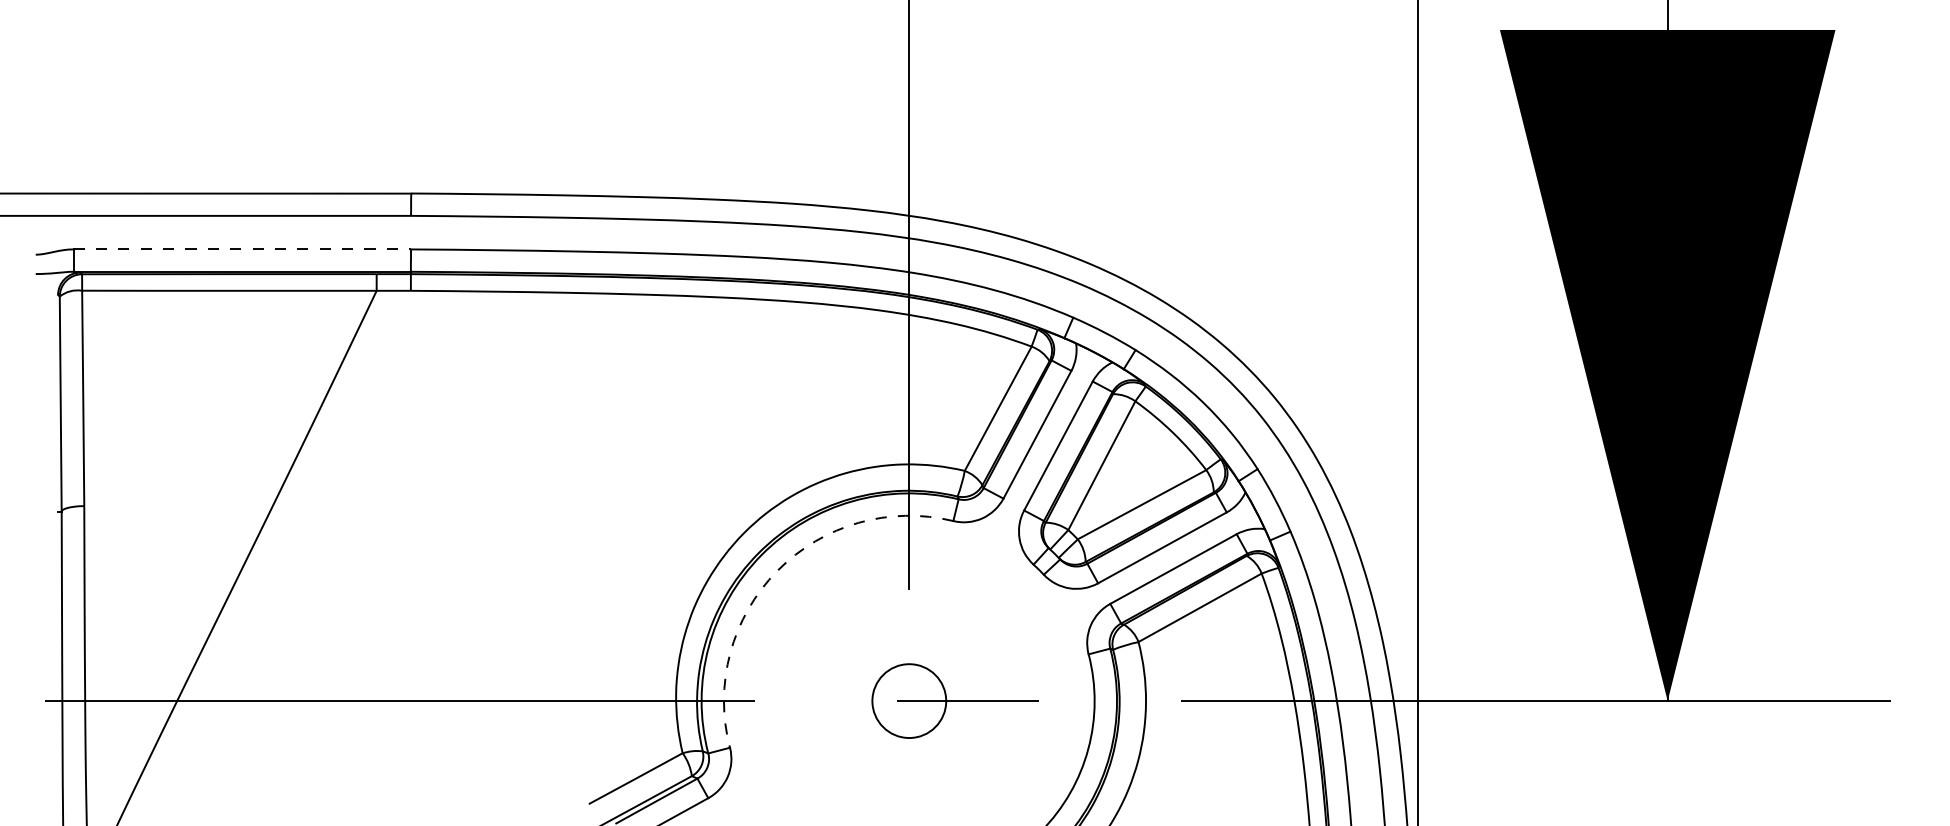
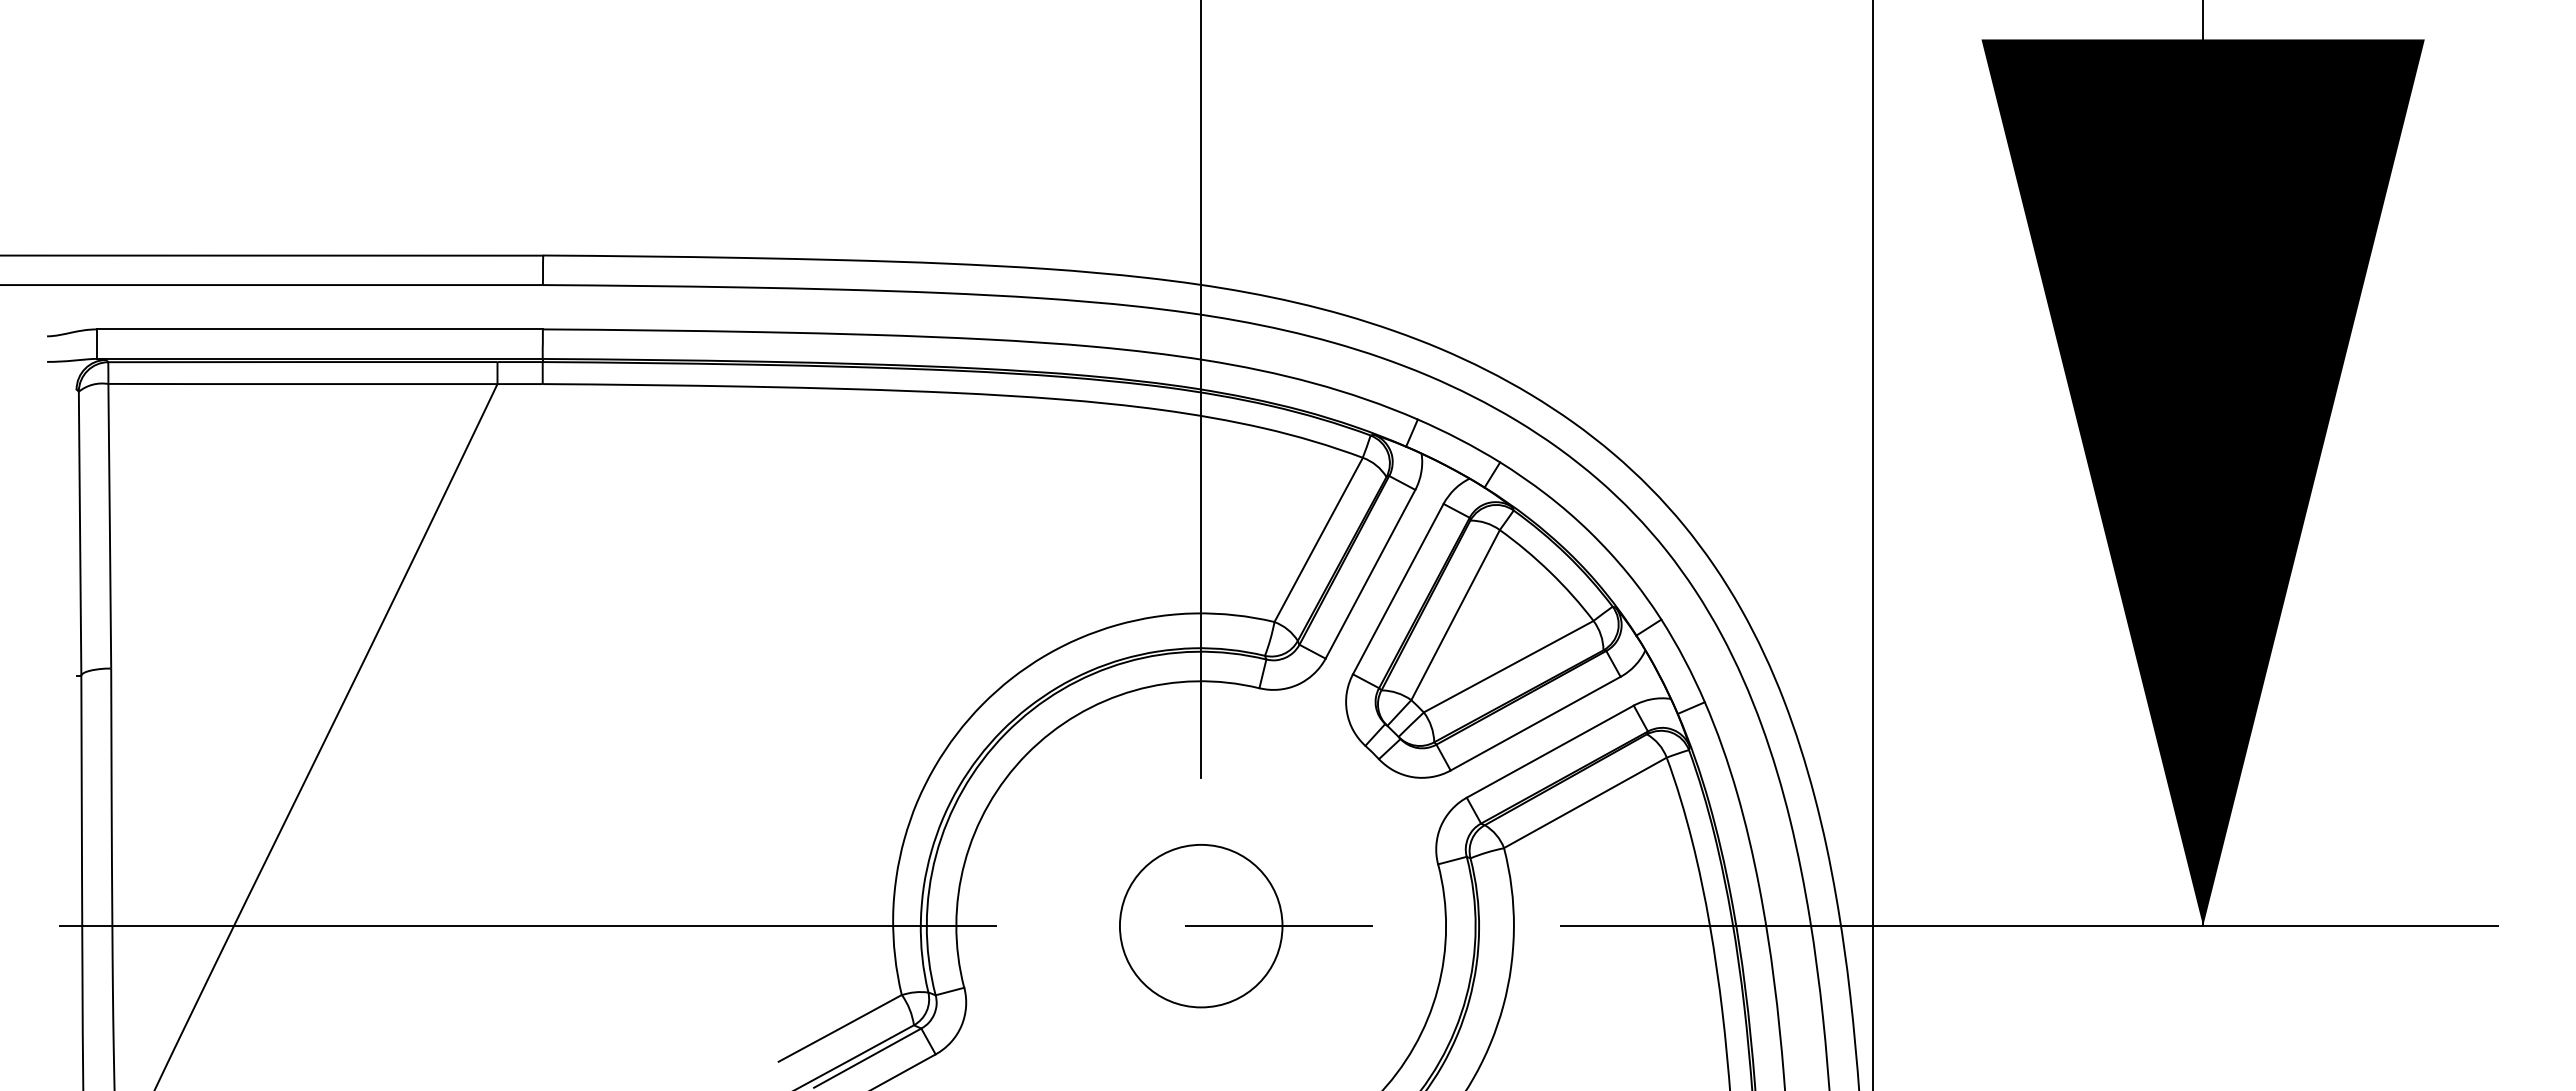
line: (241, 249) -> (319, 329), dashed -> solid
arc: (777, 571) -> (1026, 754), dashed -> solid
circle: (908, 700) -> (1200, 925), size x1.67

